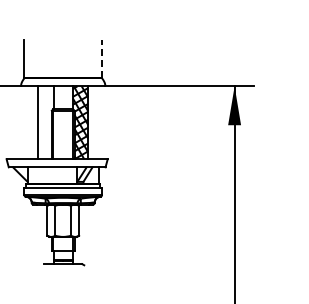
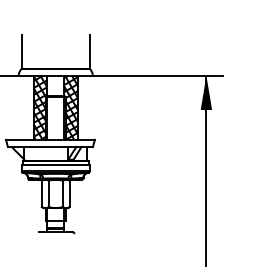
line: (102, 58) -> (90, 51), dashed -> solid
hatch: (45, 122) -> (40, 107), added

